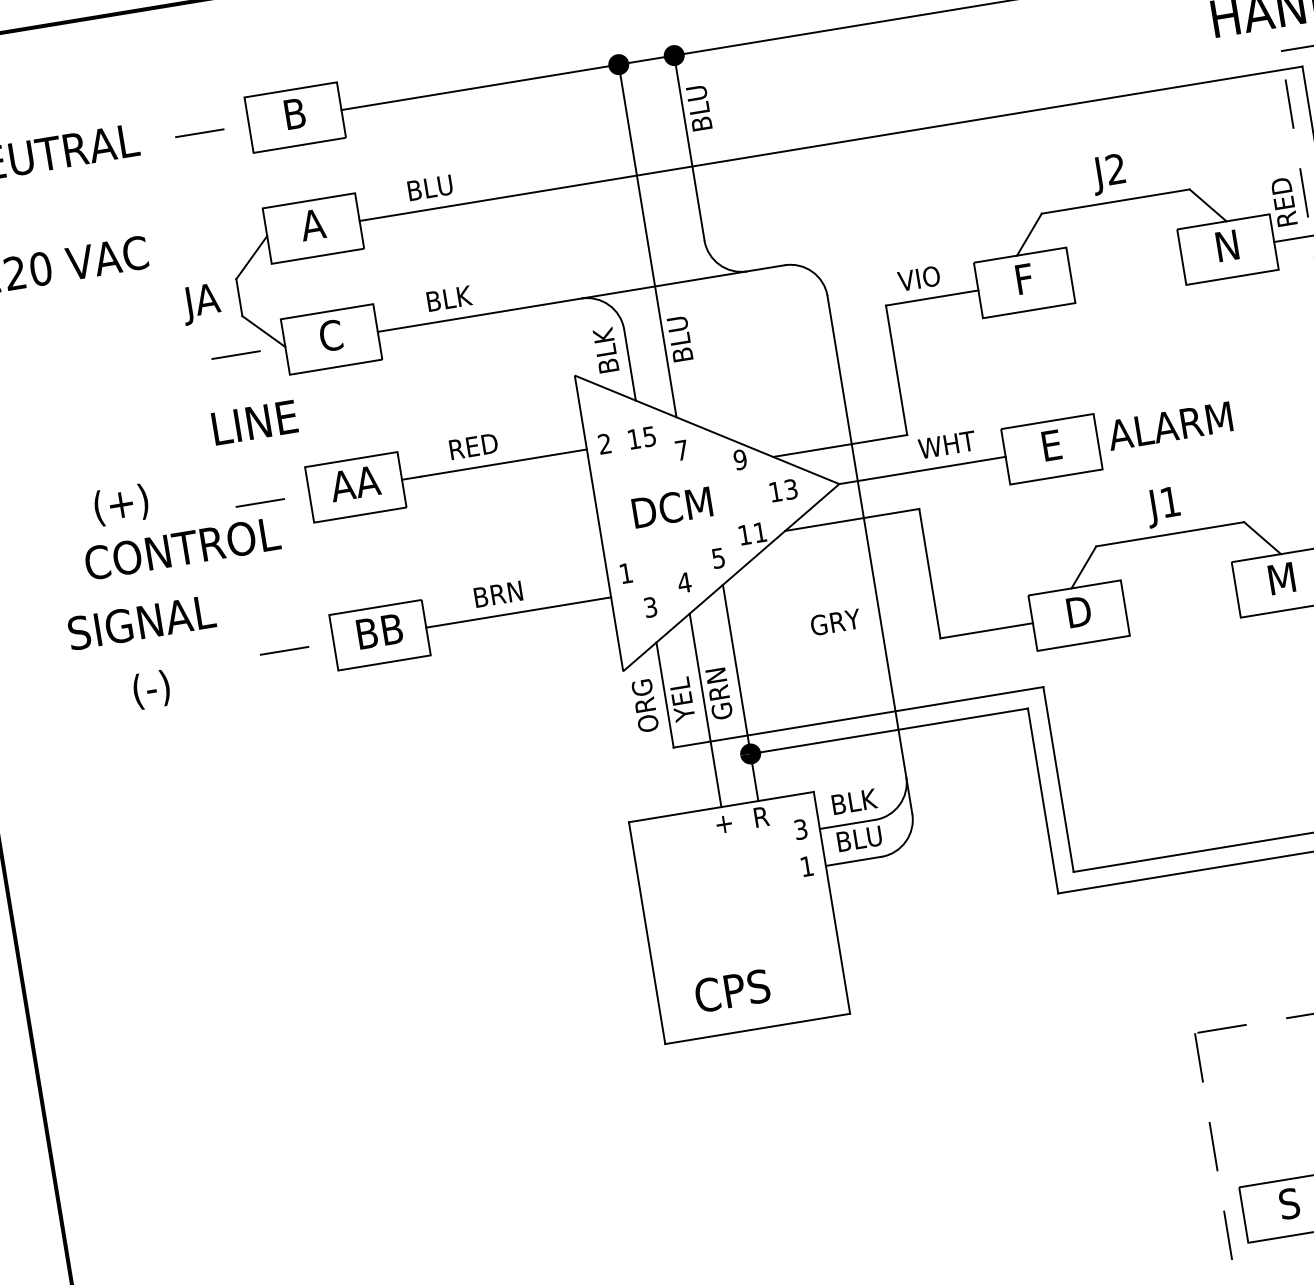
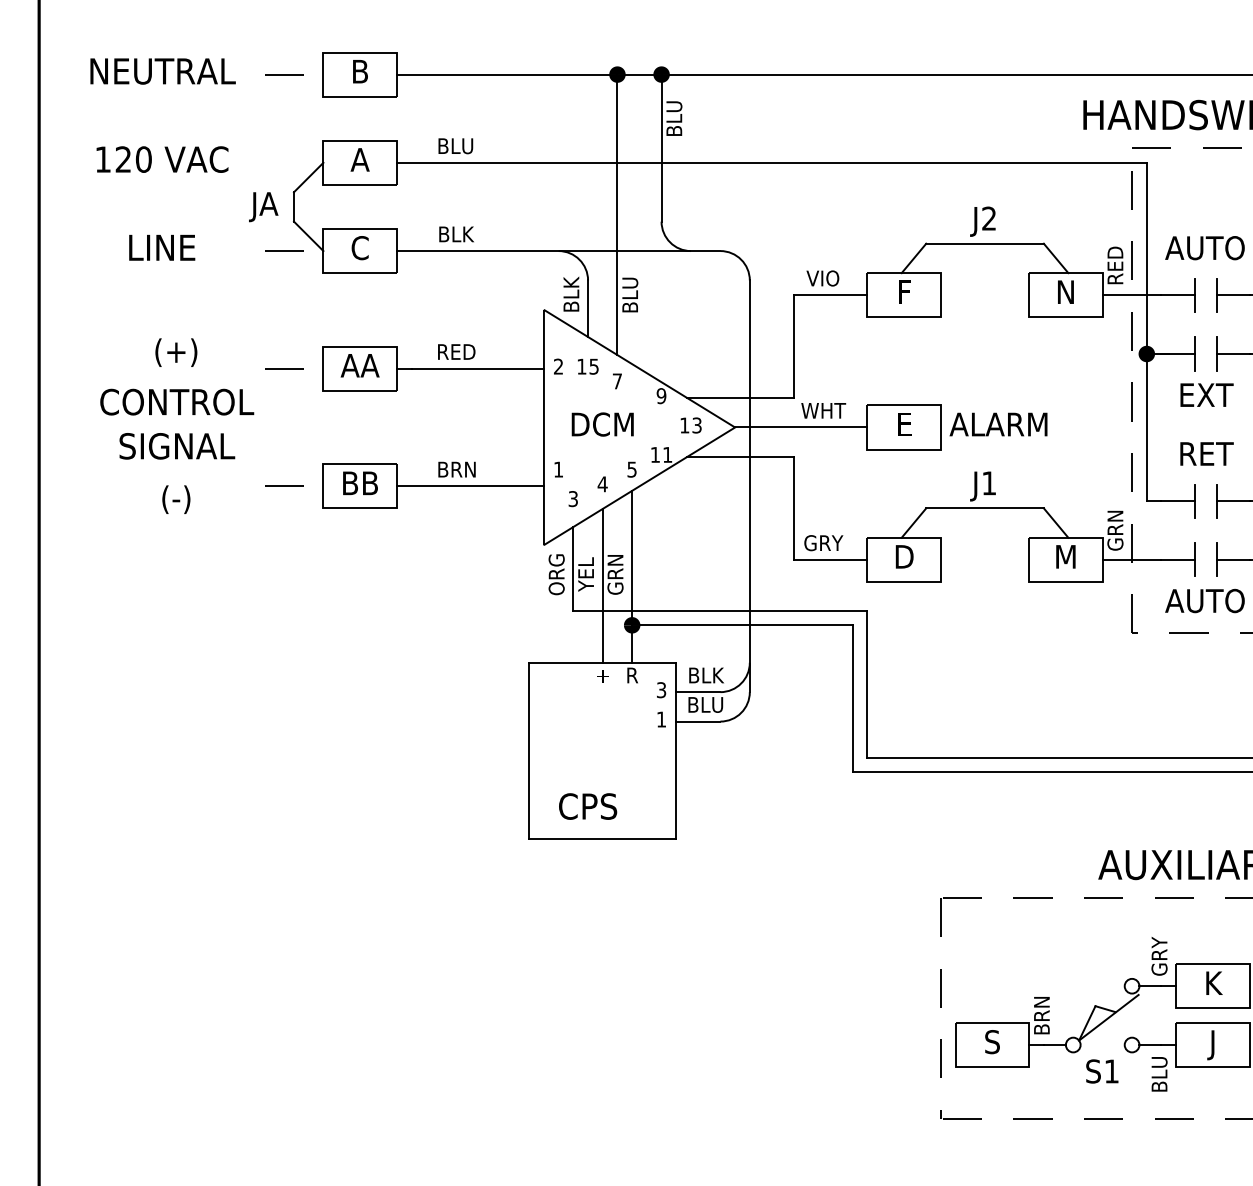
text: (255, 422) -> (162, 247), moved
text: (182, 547) -> (177, 401), moved
text: (835, 622) -> (823, 543), moved

